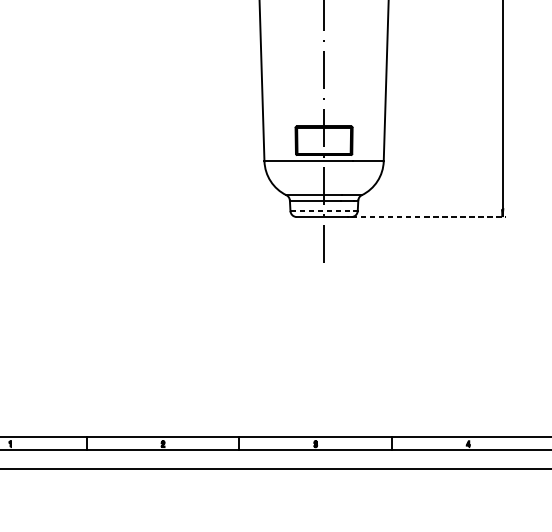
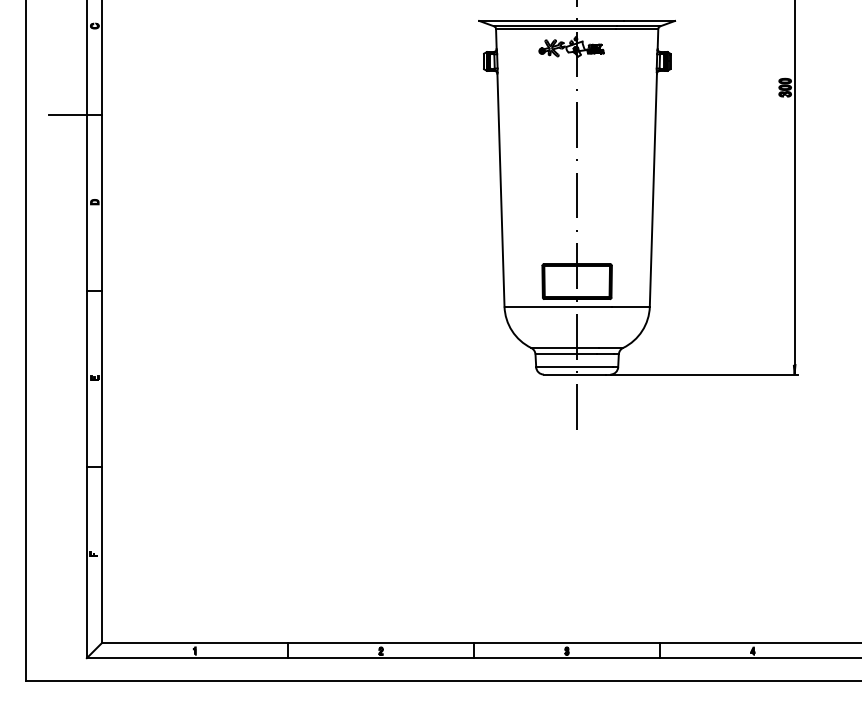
line: (322, 211) -> (575, 367), dashed -> solid
line: (428, 217) -> (704, 374), dashed -> solid

